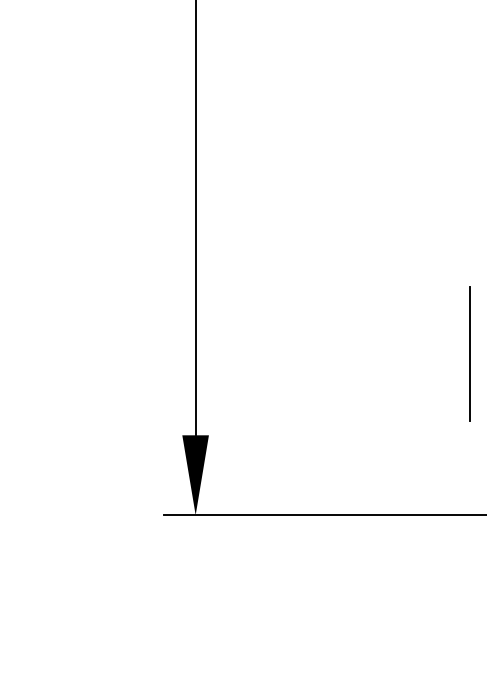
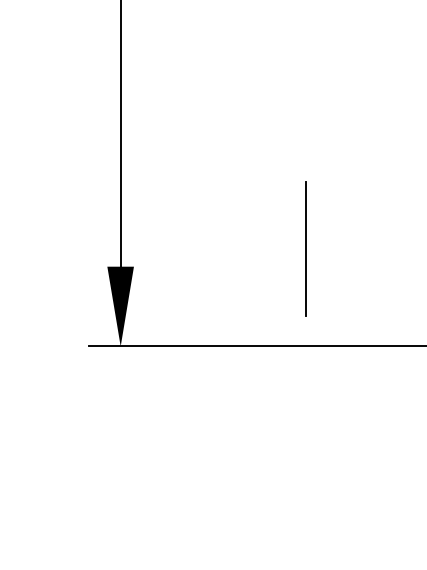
line: (469, 353) -> (305, 248), moved

